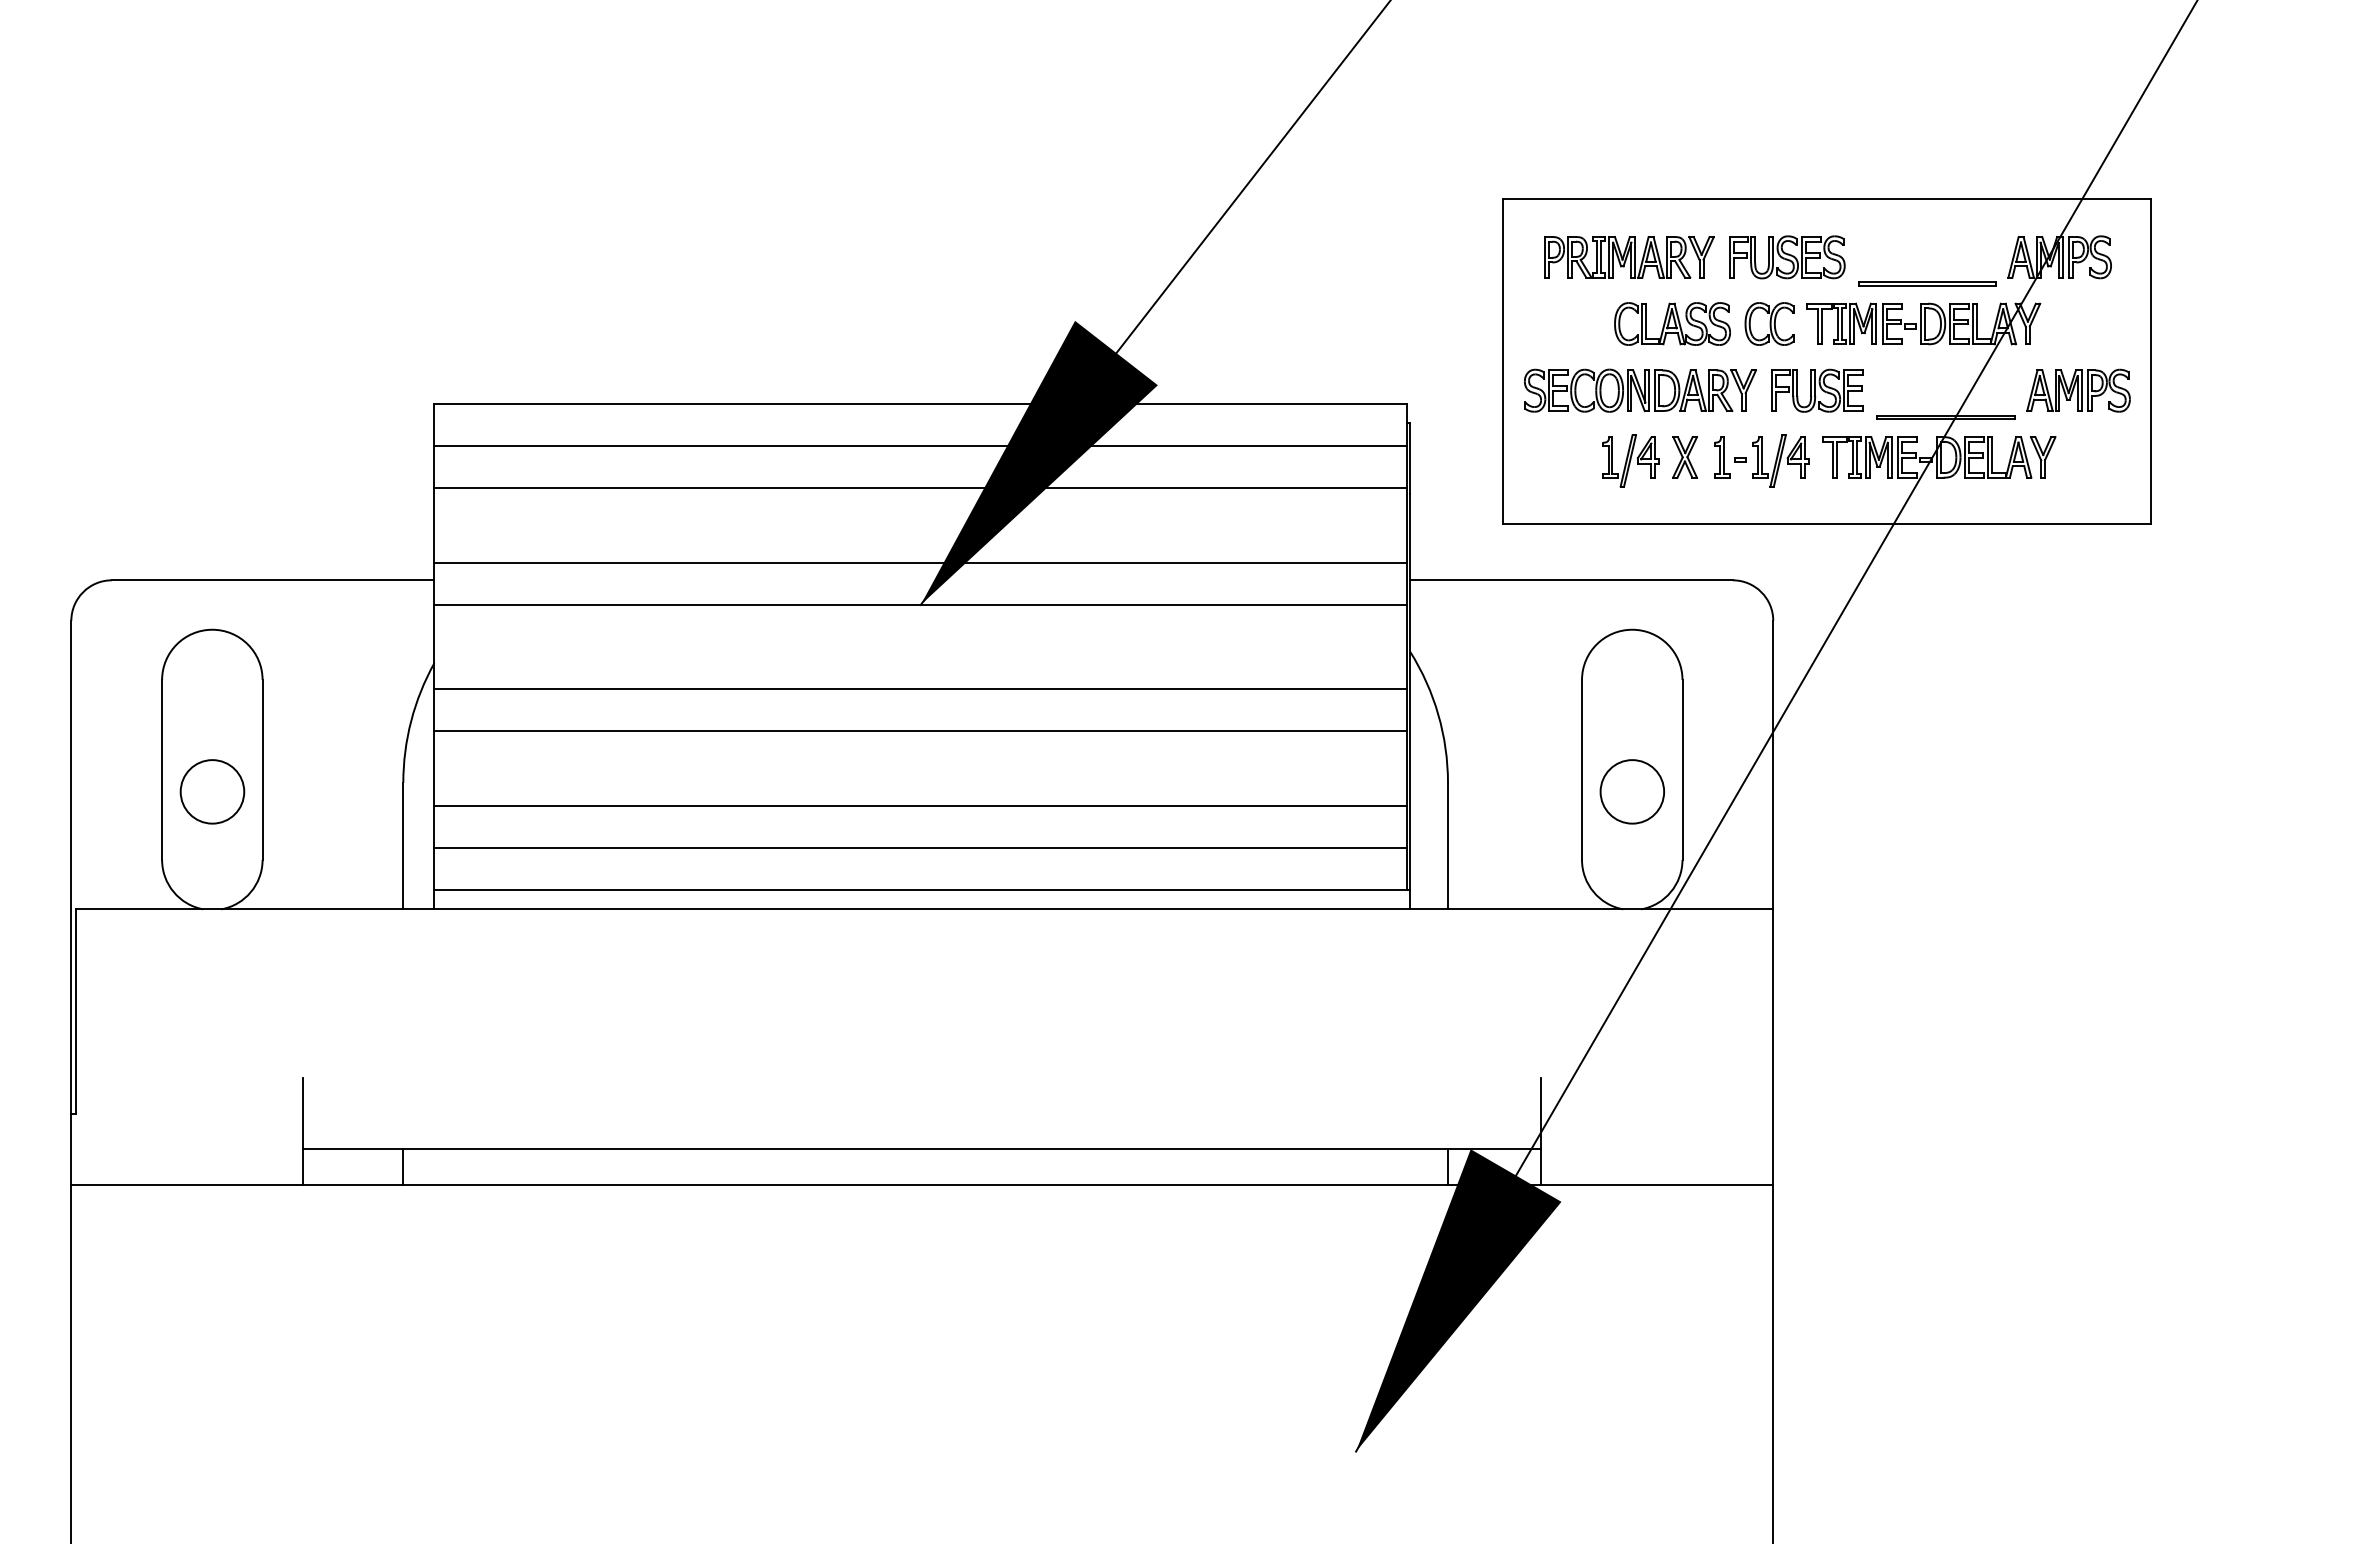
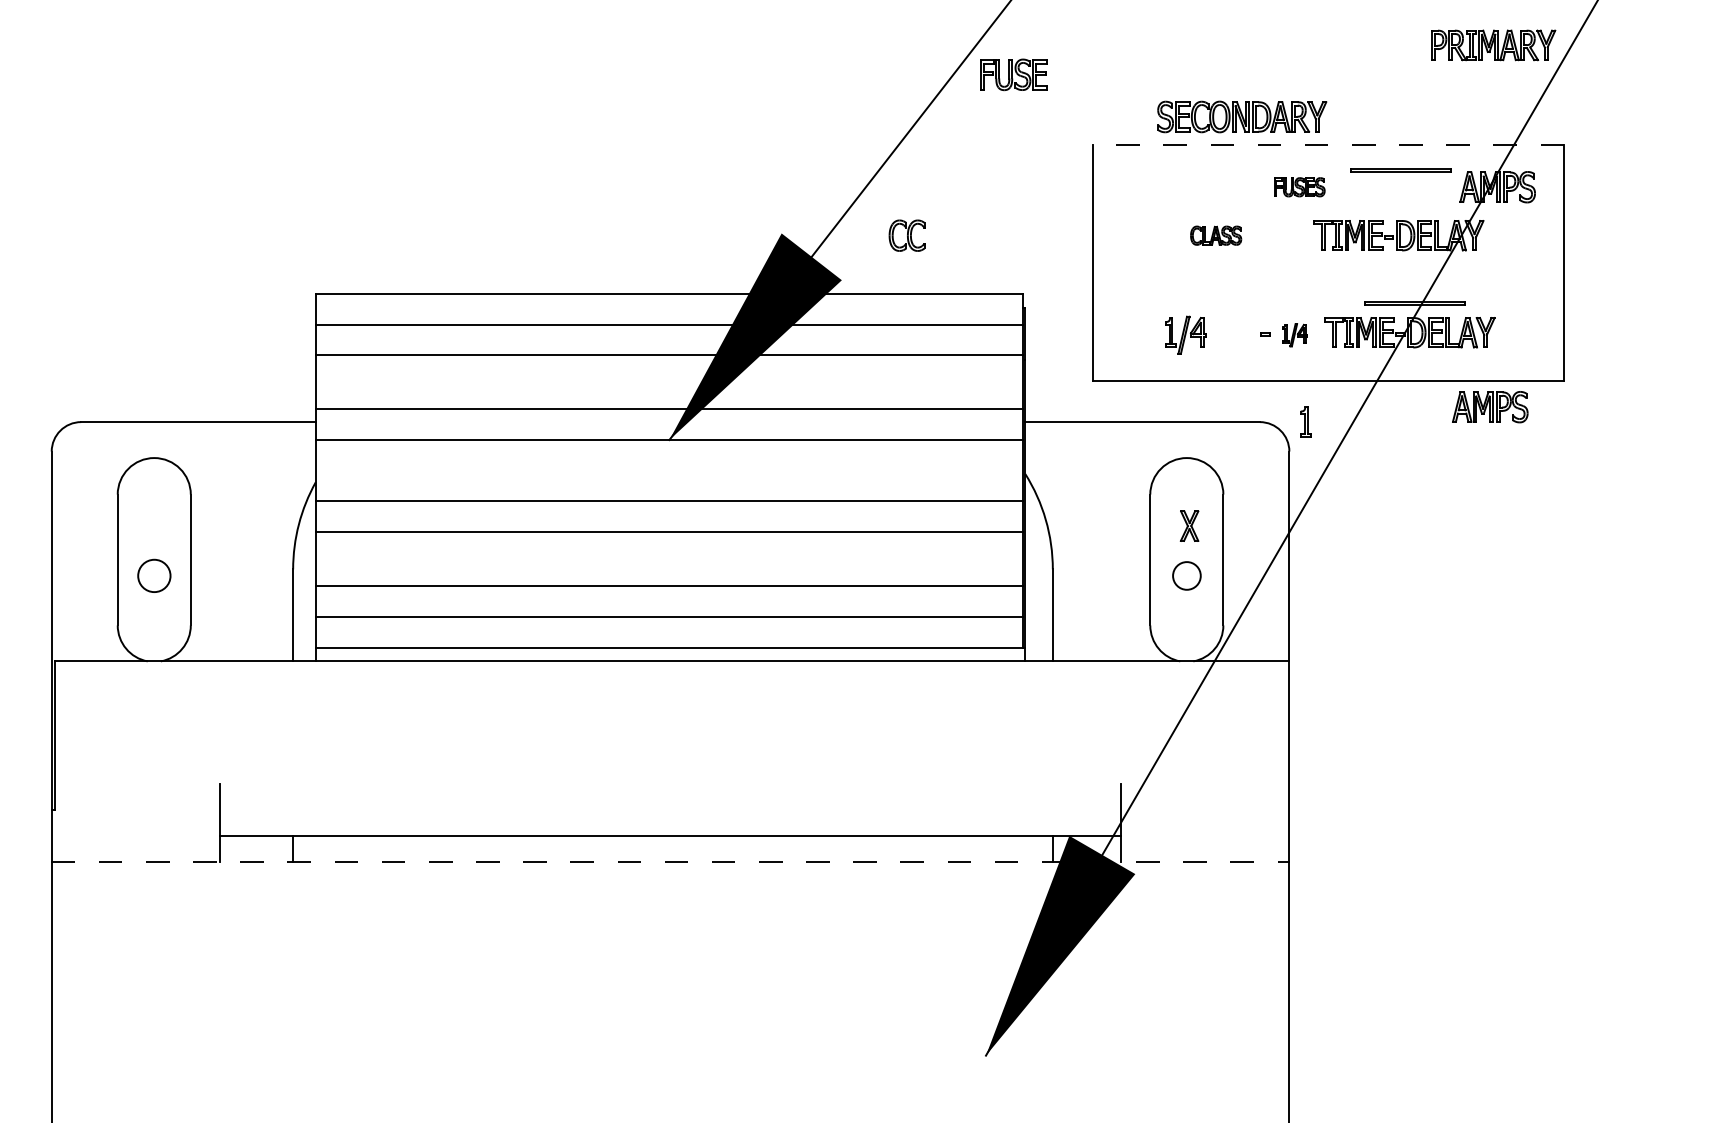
line: (1826, 199) -> (1328, 145), solid -> dashed
part: (1629, 257) -> (1493, 45), moved
part: (1787, 257) -> (1299, 187), size x0.6
part: (1927, 283) -> (1401, 169), moved
part: (1672, 323) -> (1216, 235), size x0.6
part: (1769, 323) -> (907, 235), moved
part: (1640, 390) -> (1242, 116), moved
part: (1817, 390) -> (1013, 74), moved
part: (2078, 390) -> (1490, 406), moved
part: (1684, 457) -> (1189, 526), moved
part: (1722, 457) -> (1306, 422), moved
part: (1780, 460) -> (1294, 334), size x0.6
circle: (212, 791) -> (154, 575), size x0.7
circle: (1632, 791) -> (1187, 575), size x0.6
line: (922, 1184) -> (670, 861), solid -> dashed

